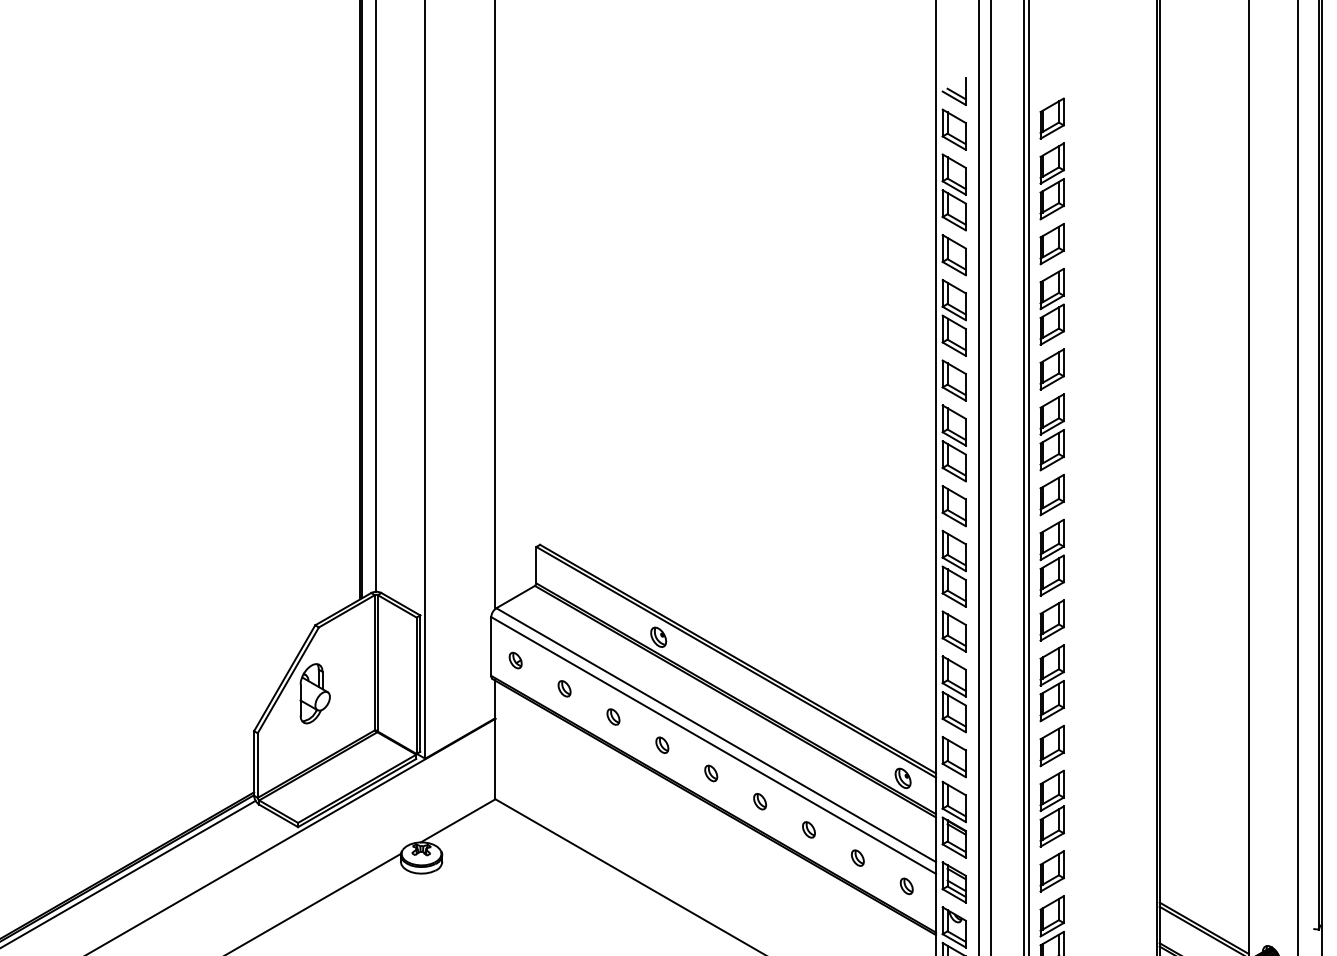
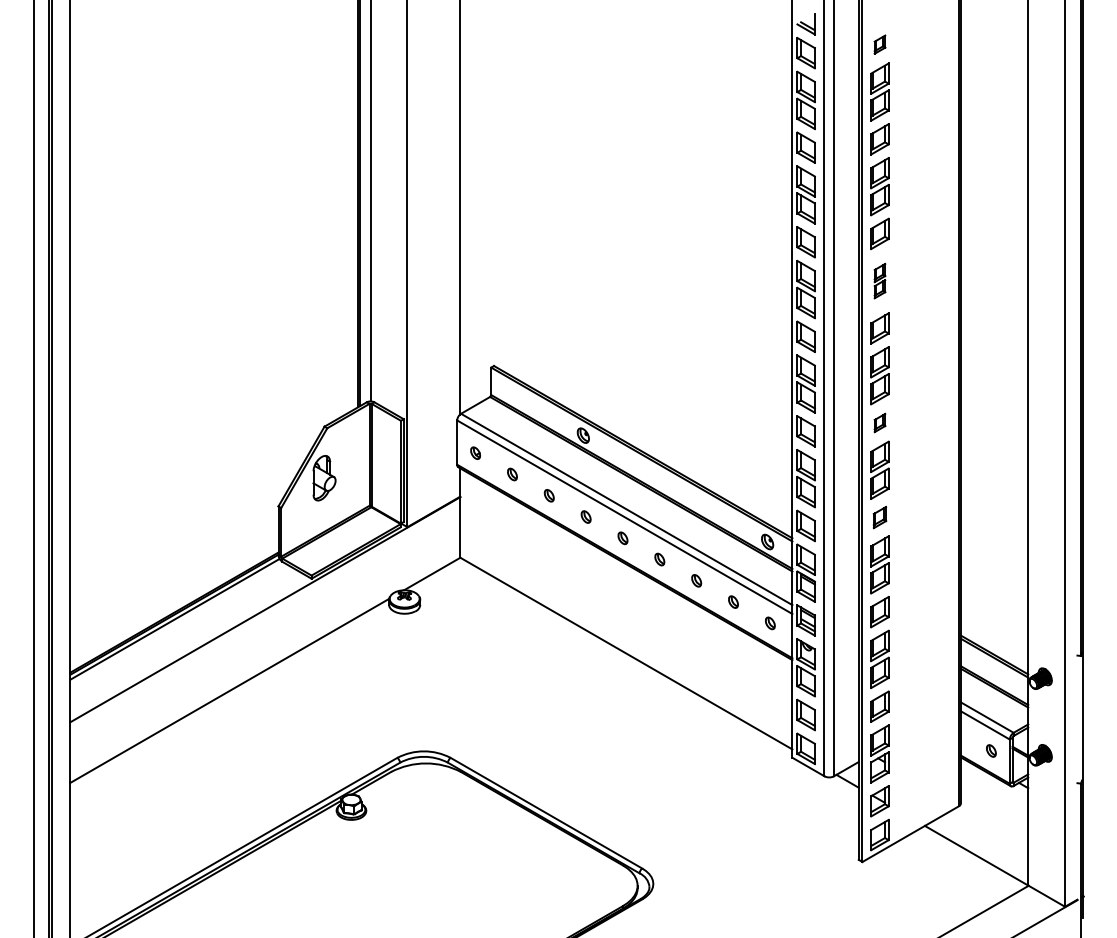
part: (1051, 118) -> (879, 44), size x0.6
part: (1051, 431) -> (879, 280), size x0.6
part: (1051, 619) -> (879, 422), size x0.6
part: (1051, 745) -> (879, 517), size x0.7

